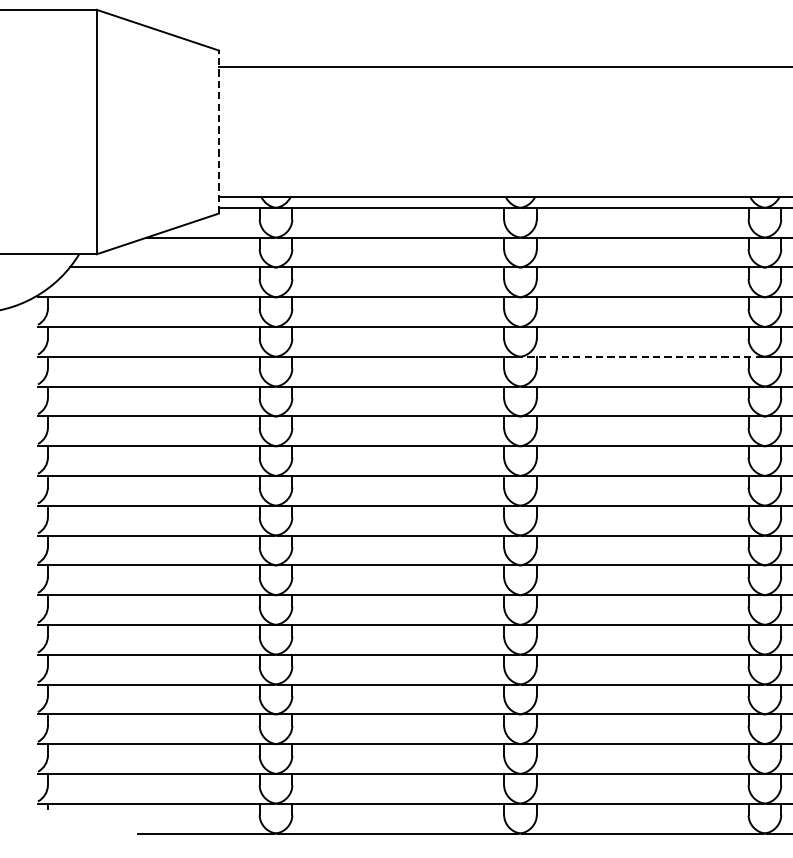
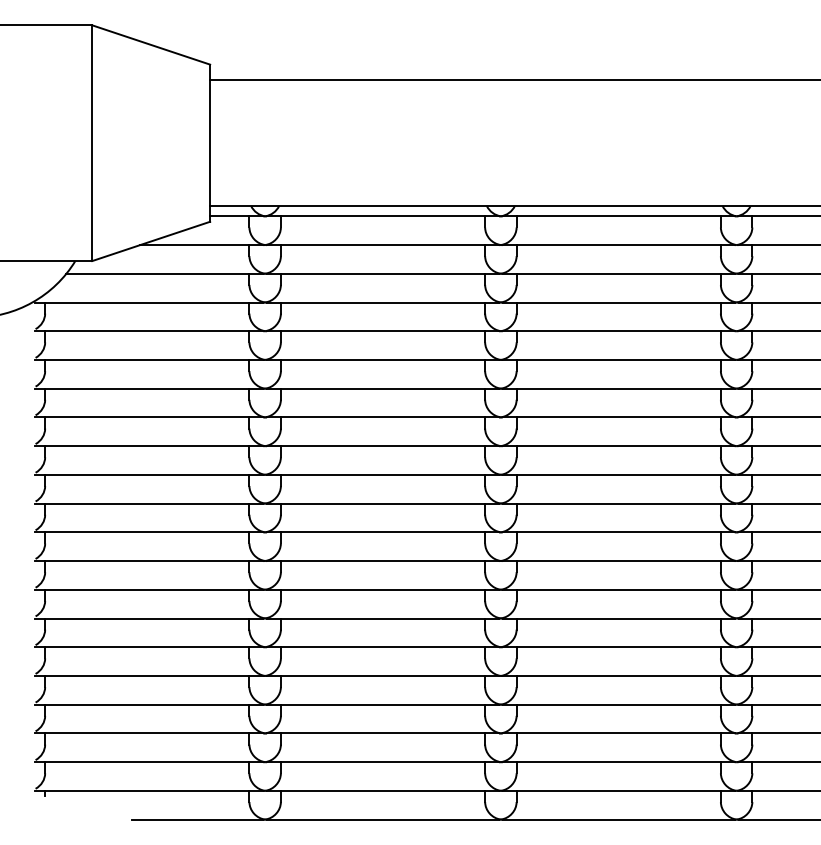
line: (219, 132) -> (210, 143), dashed -> solid
line: (642, 357) -> (618, 360), dashed -> solid

